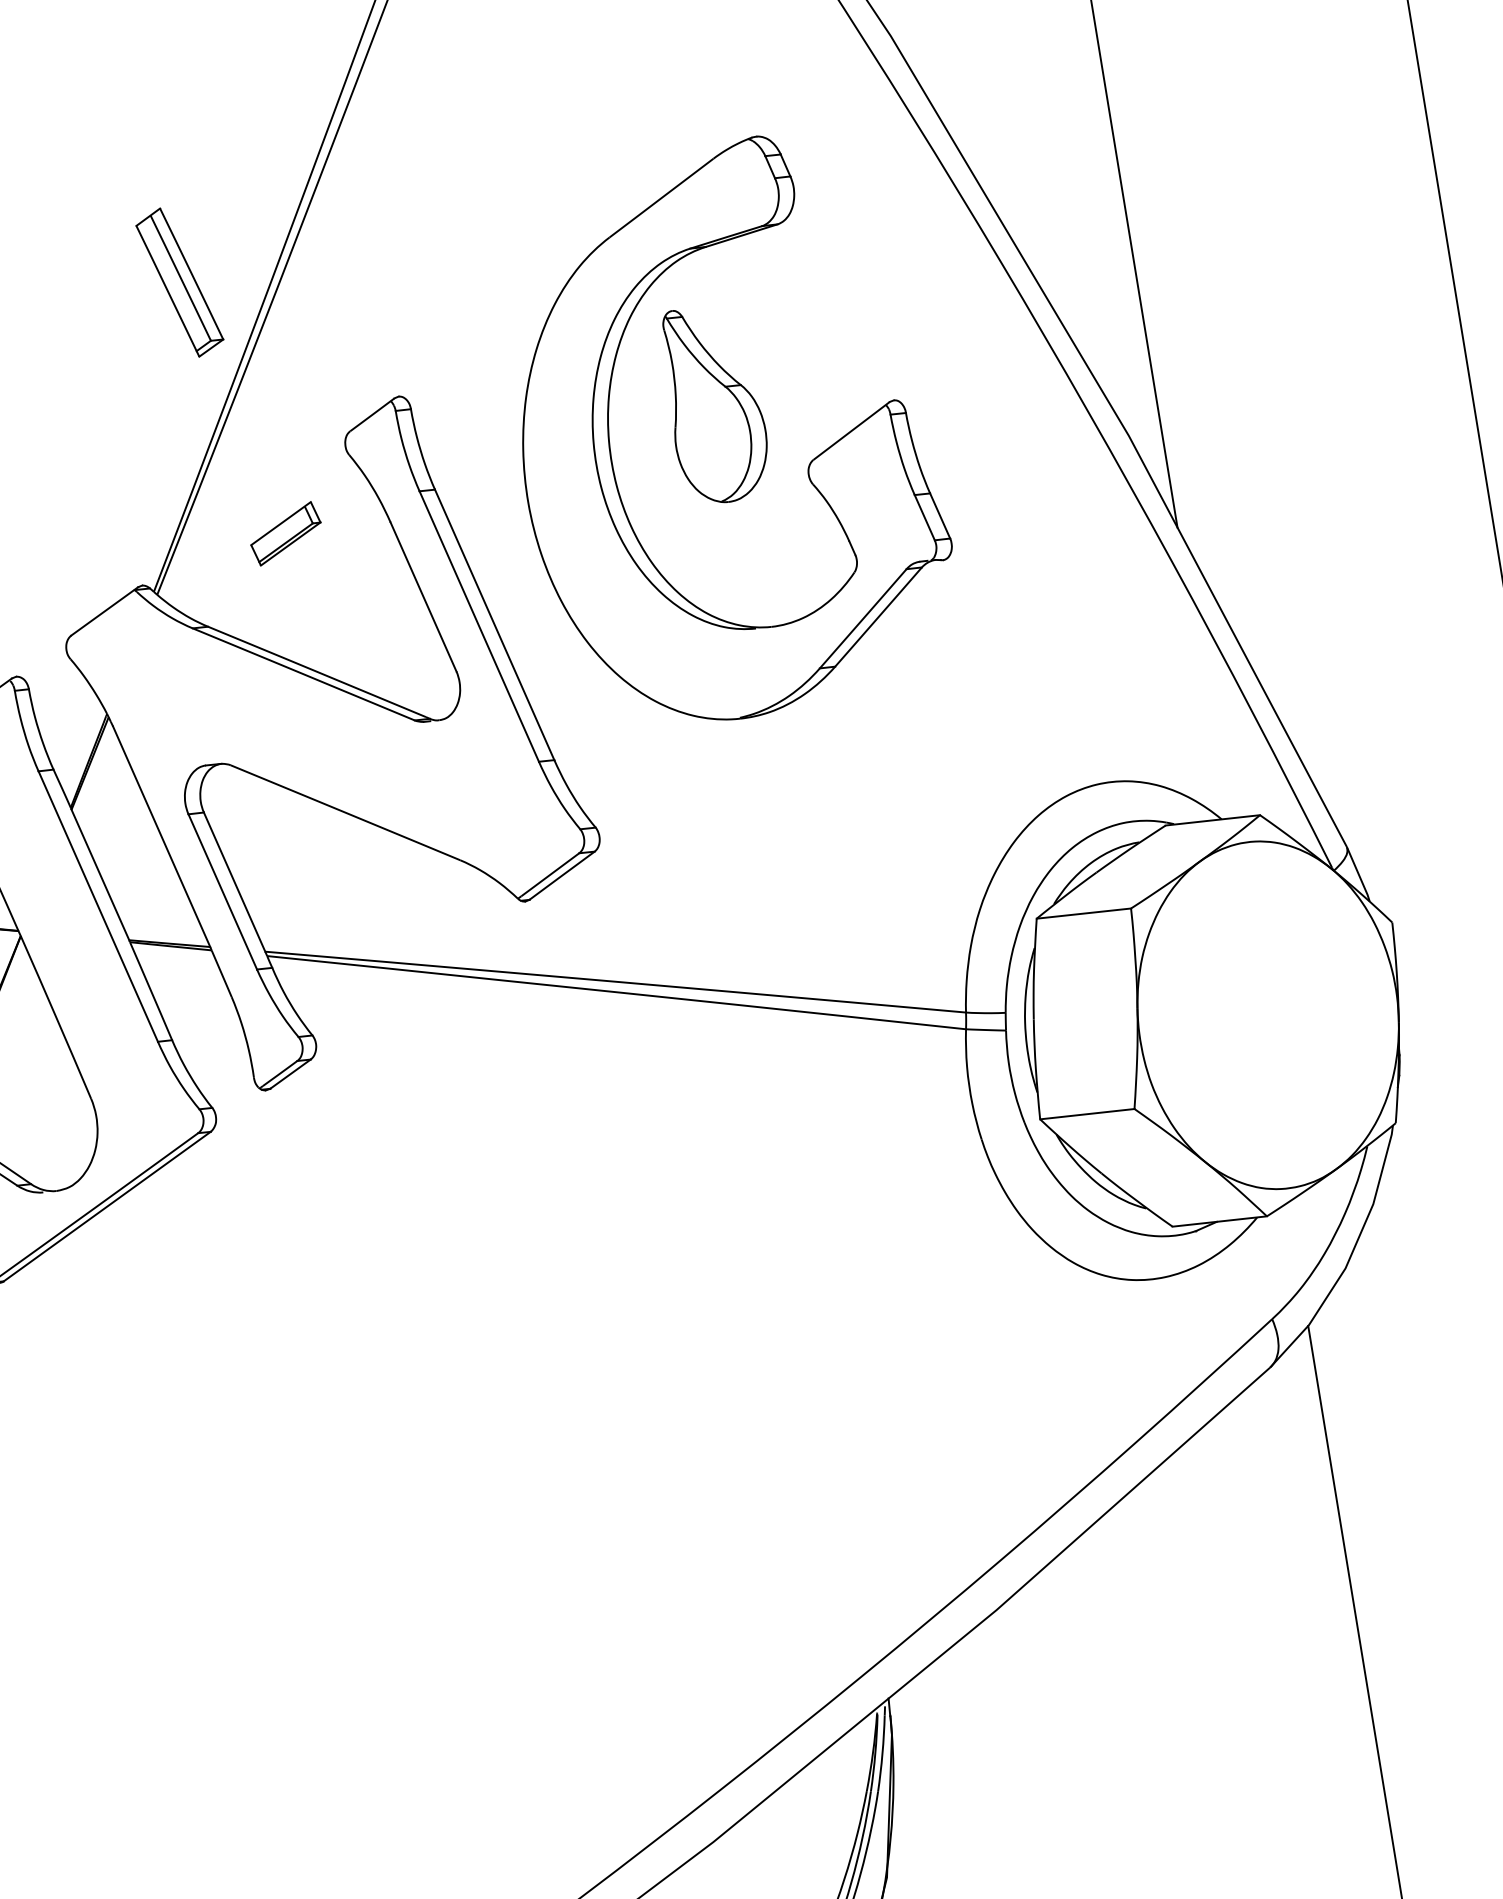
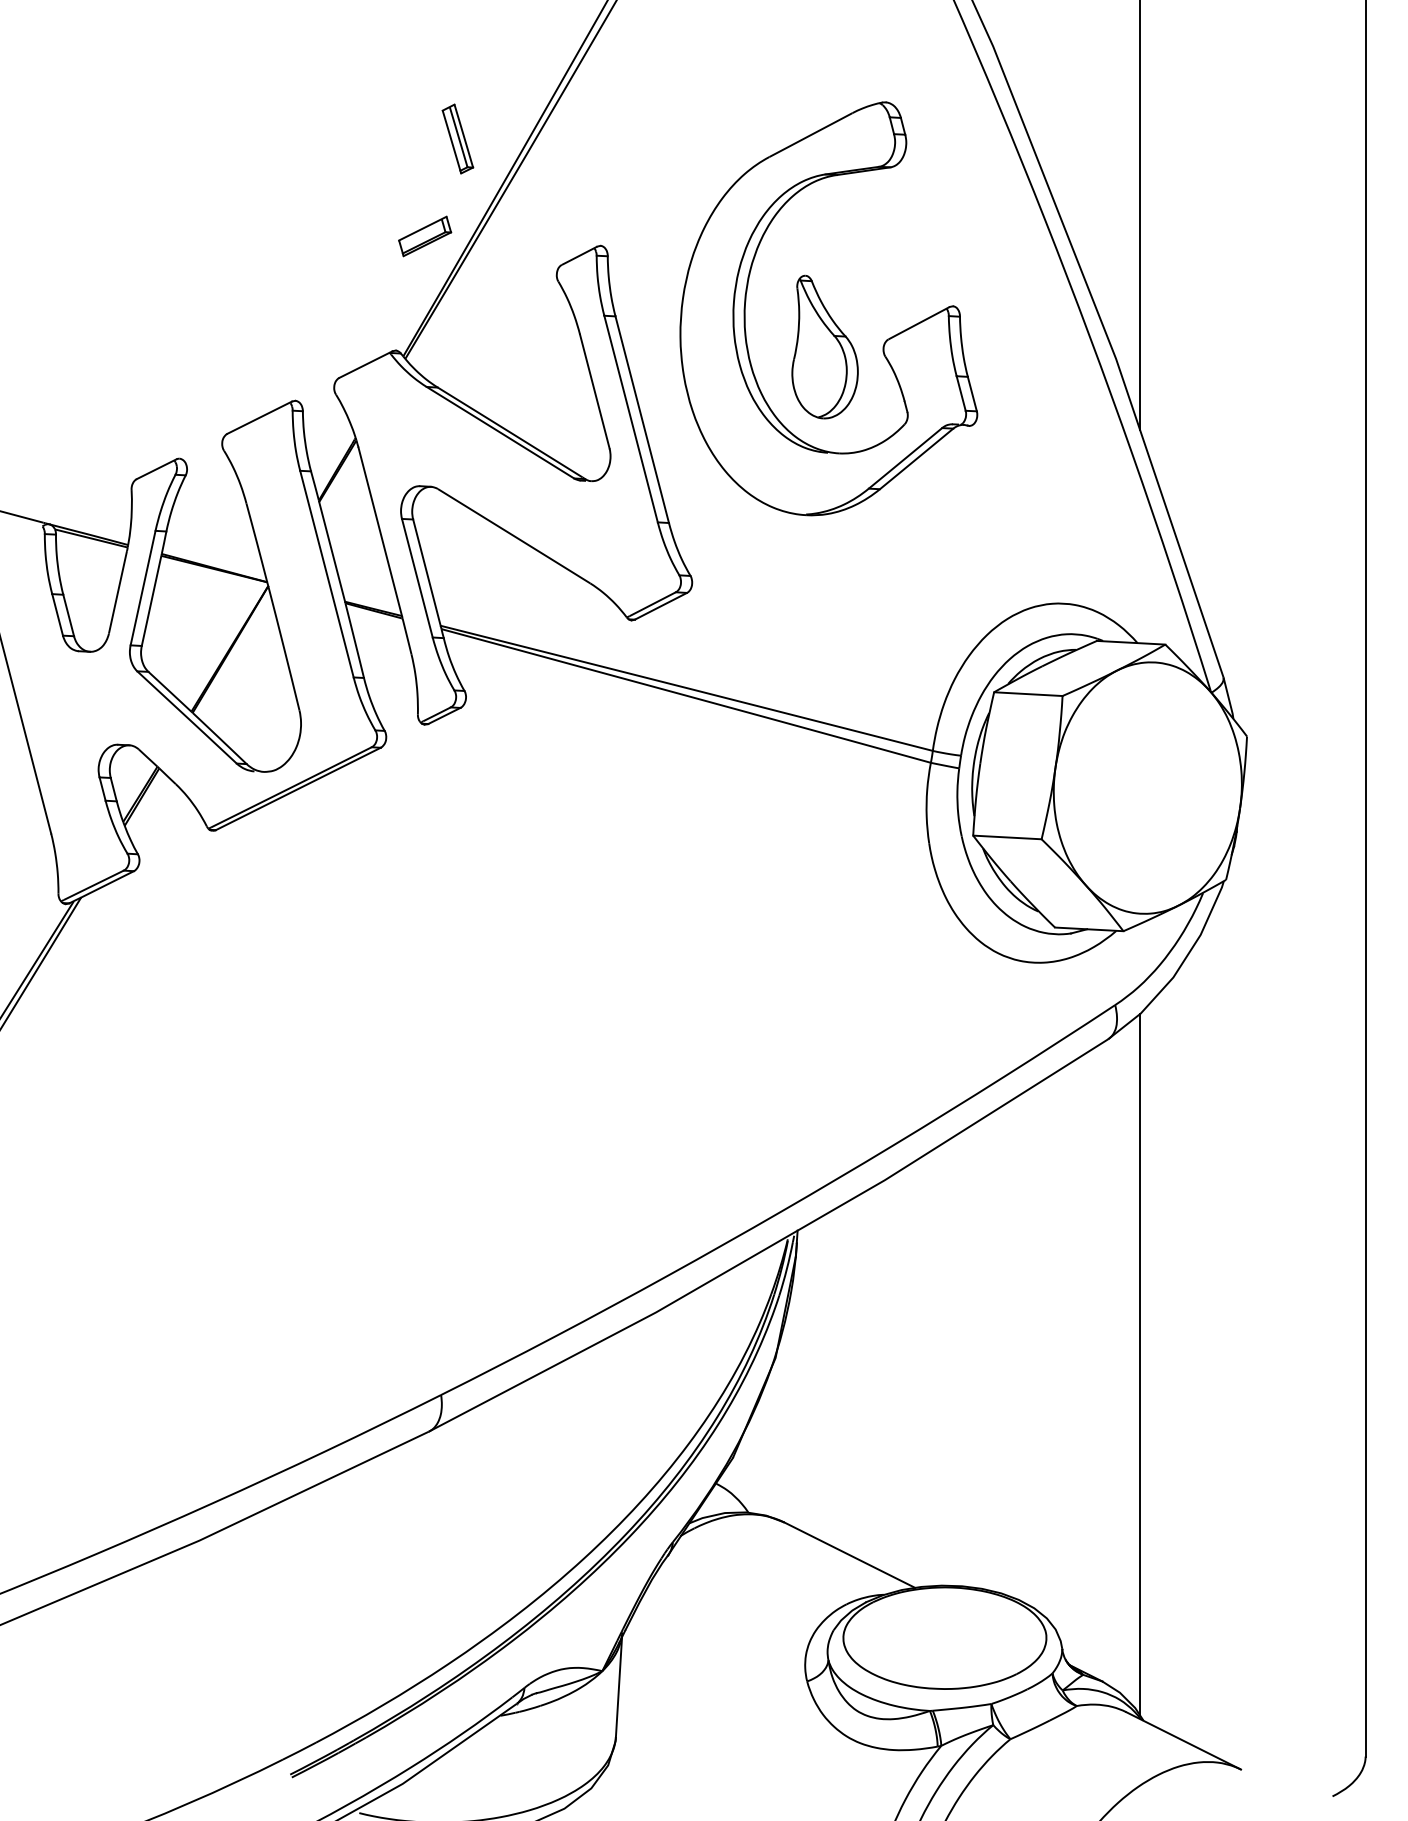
part: (179, 281) -> (457, 138), size x0.62
part: (714, 403) -> (824, 346), moved
part: (286, 533) -> (425, 236), moved

